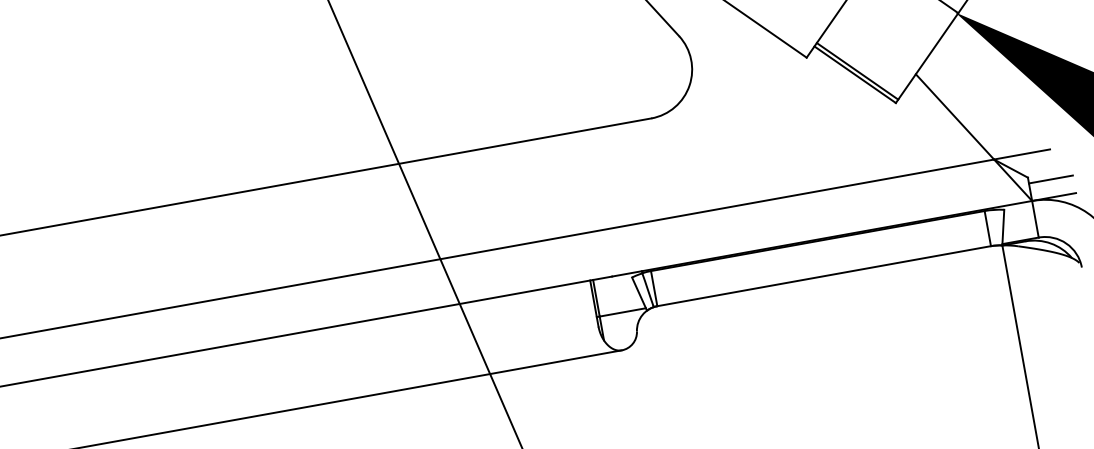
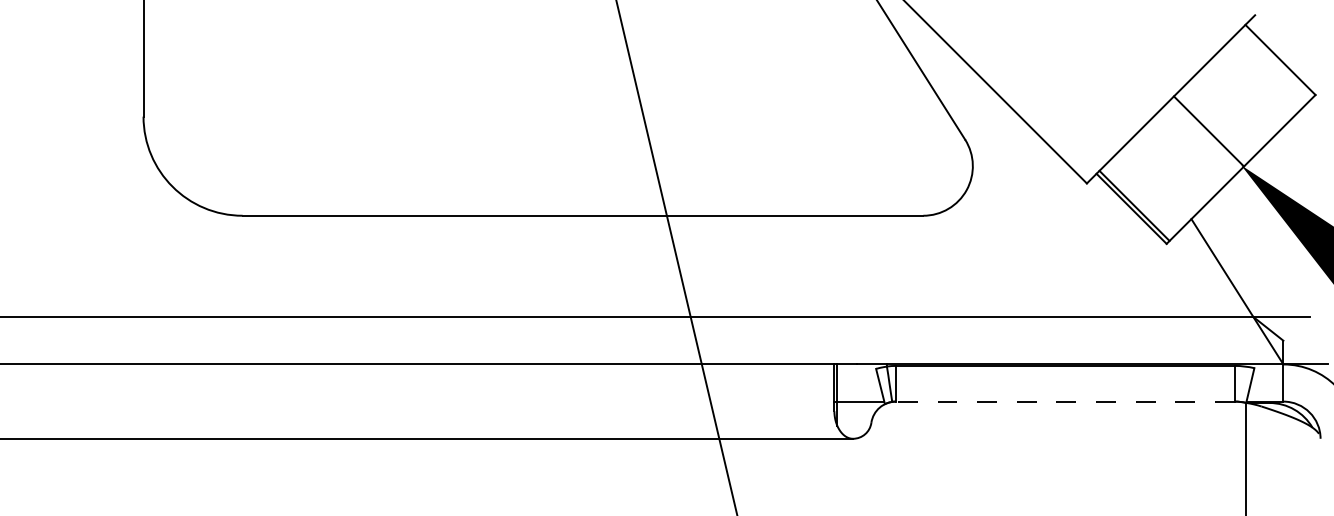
line: (1050, 179) -> (1305, 346), removed
line: (823, 276) -> (1064, 401), solid -> dashed

